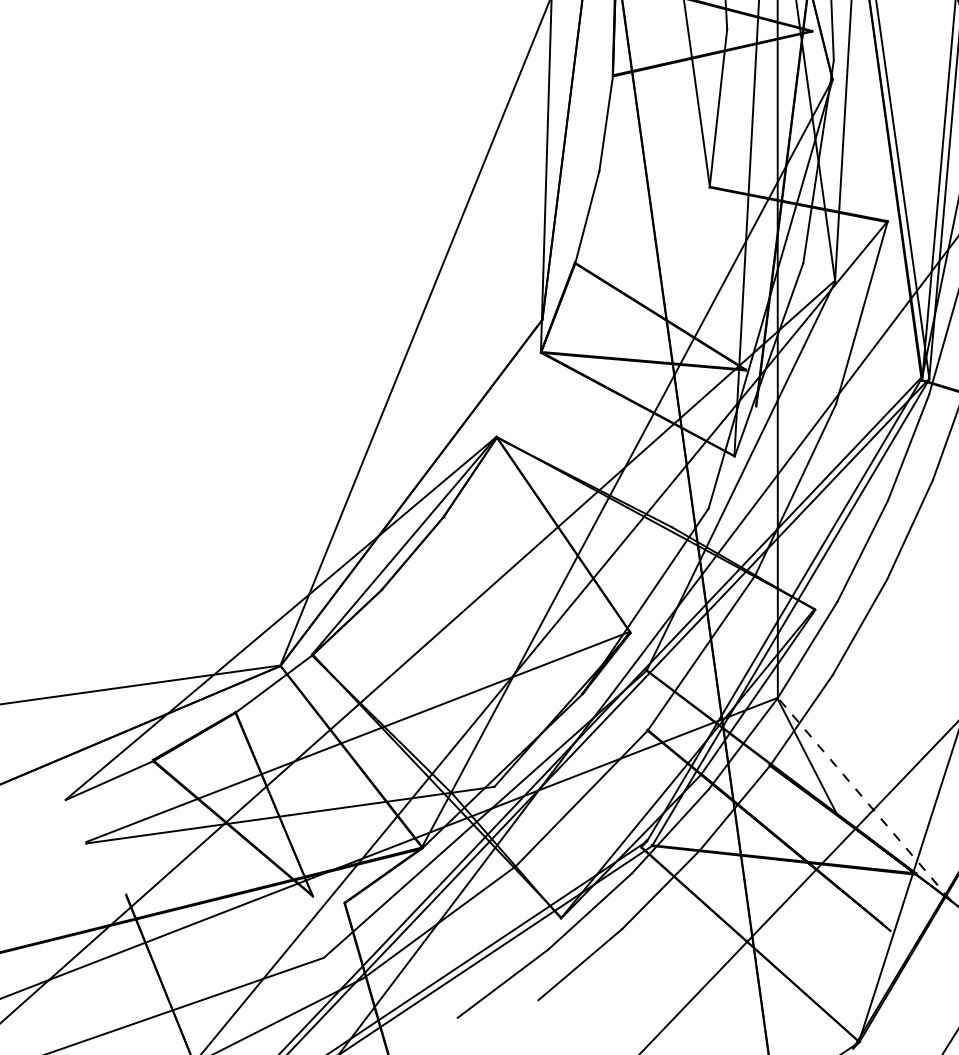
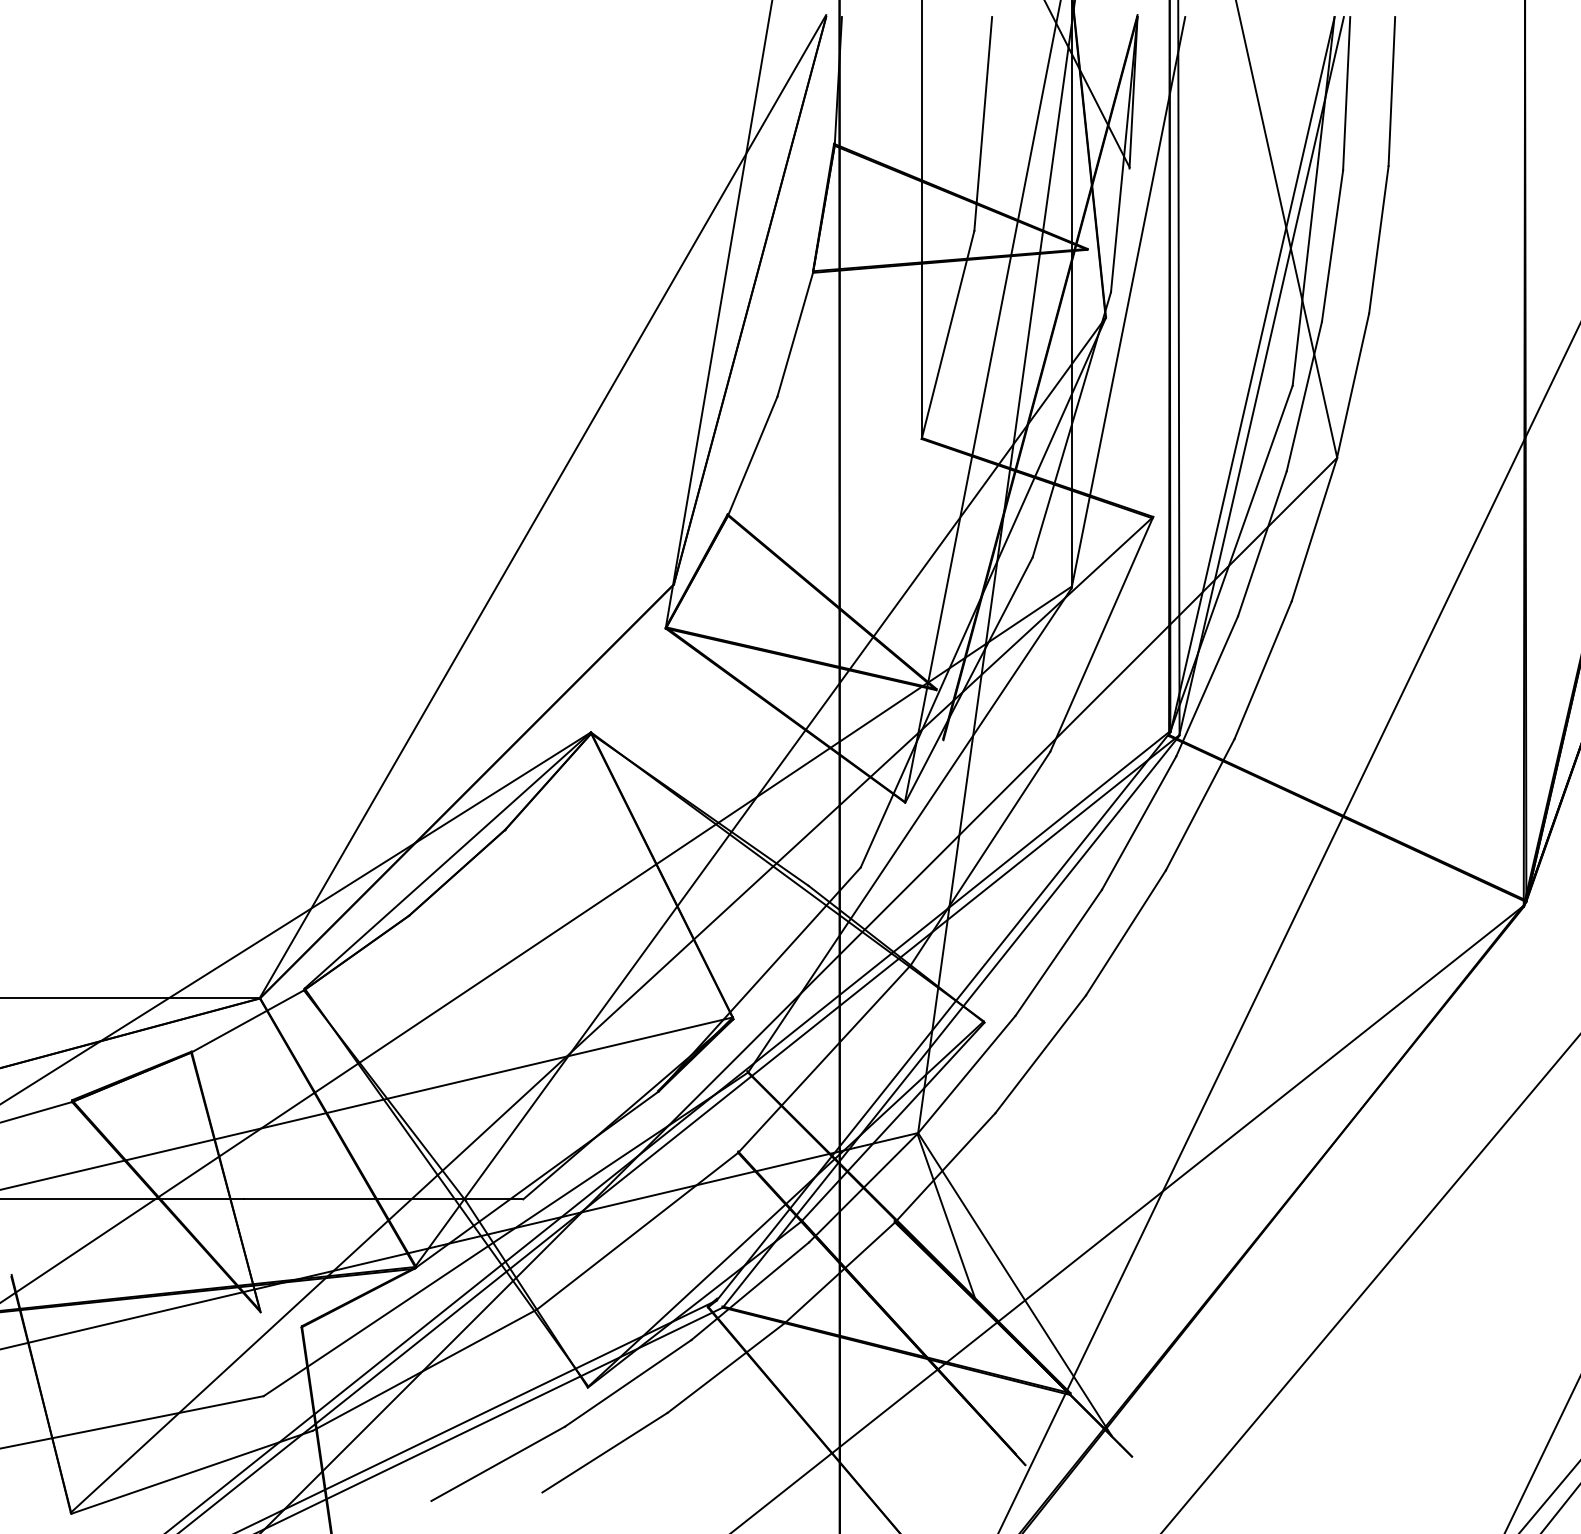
line: (863, 798) -> (1014, 1283), dashed -> solid

